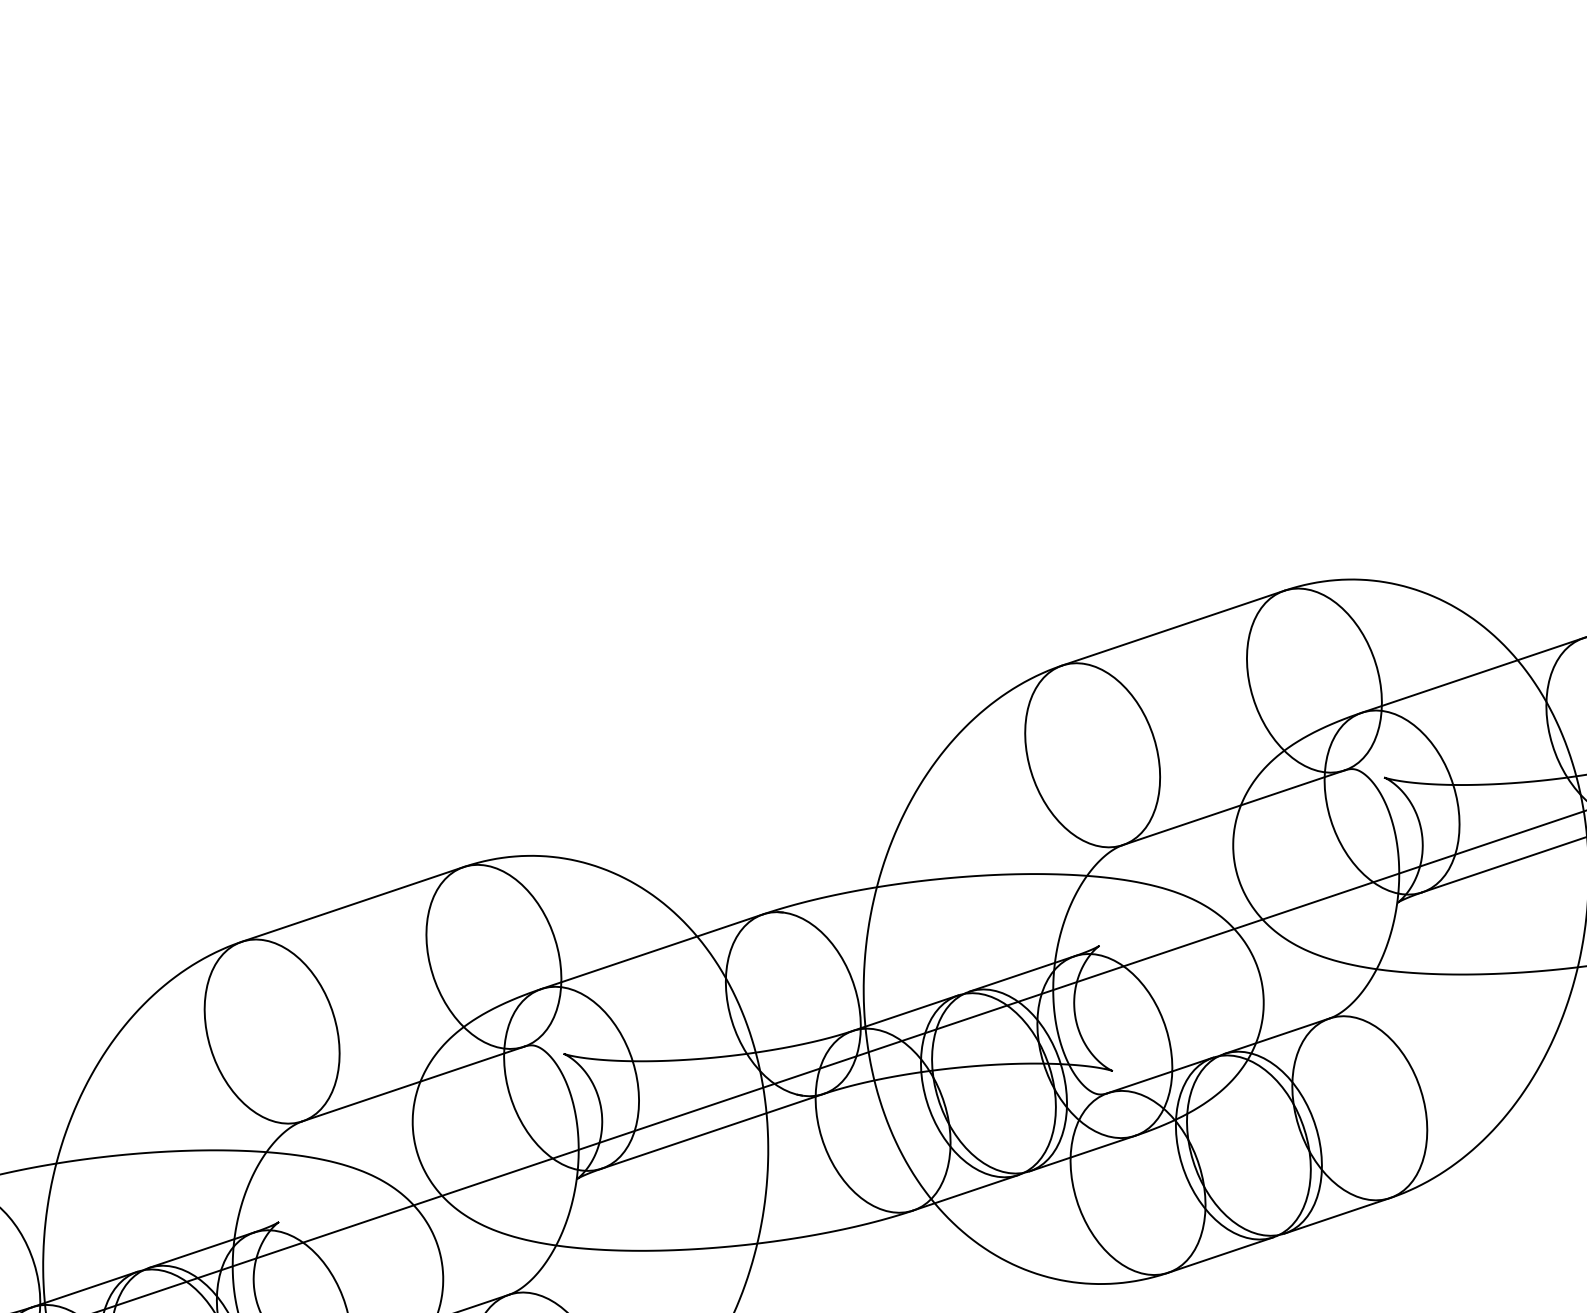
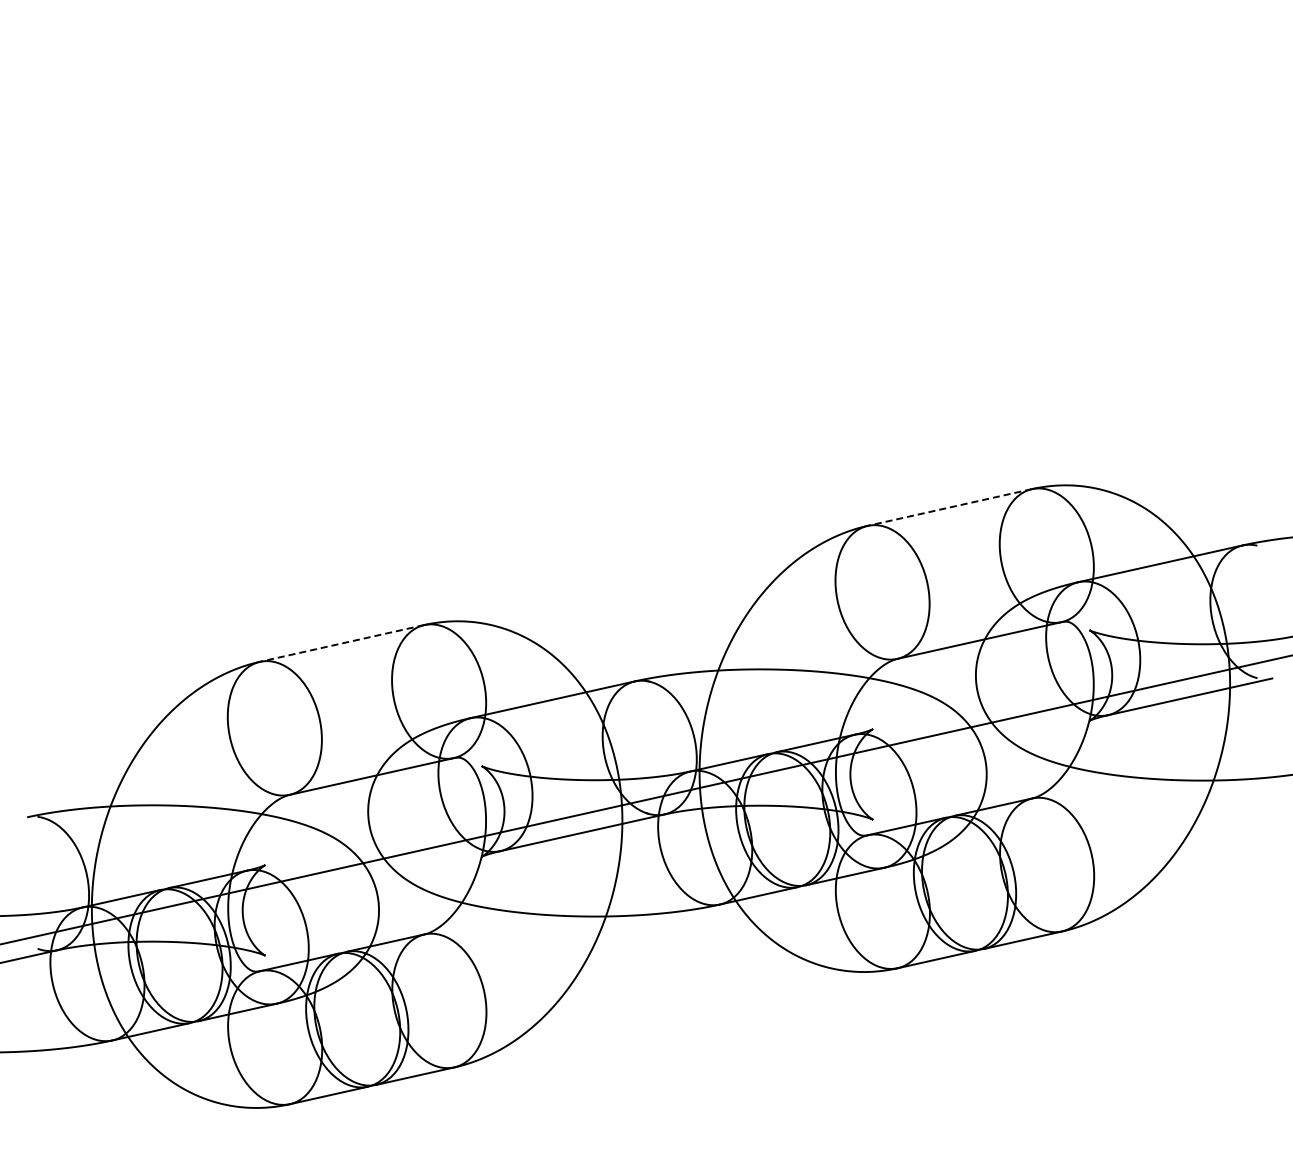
line: (1172, 628) -> (949, 507), solid -> dashed
line: (351, 904) -> (341, 643), solid -> dashed

